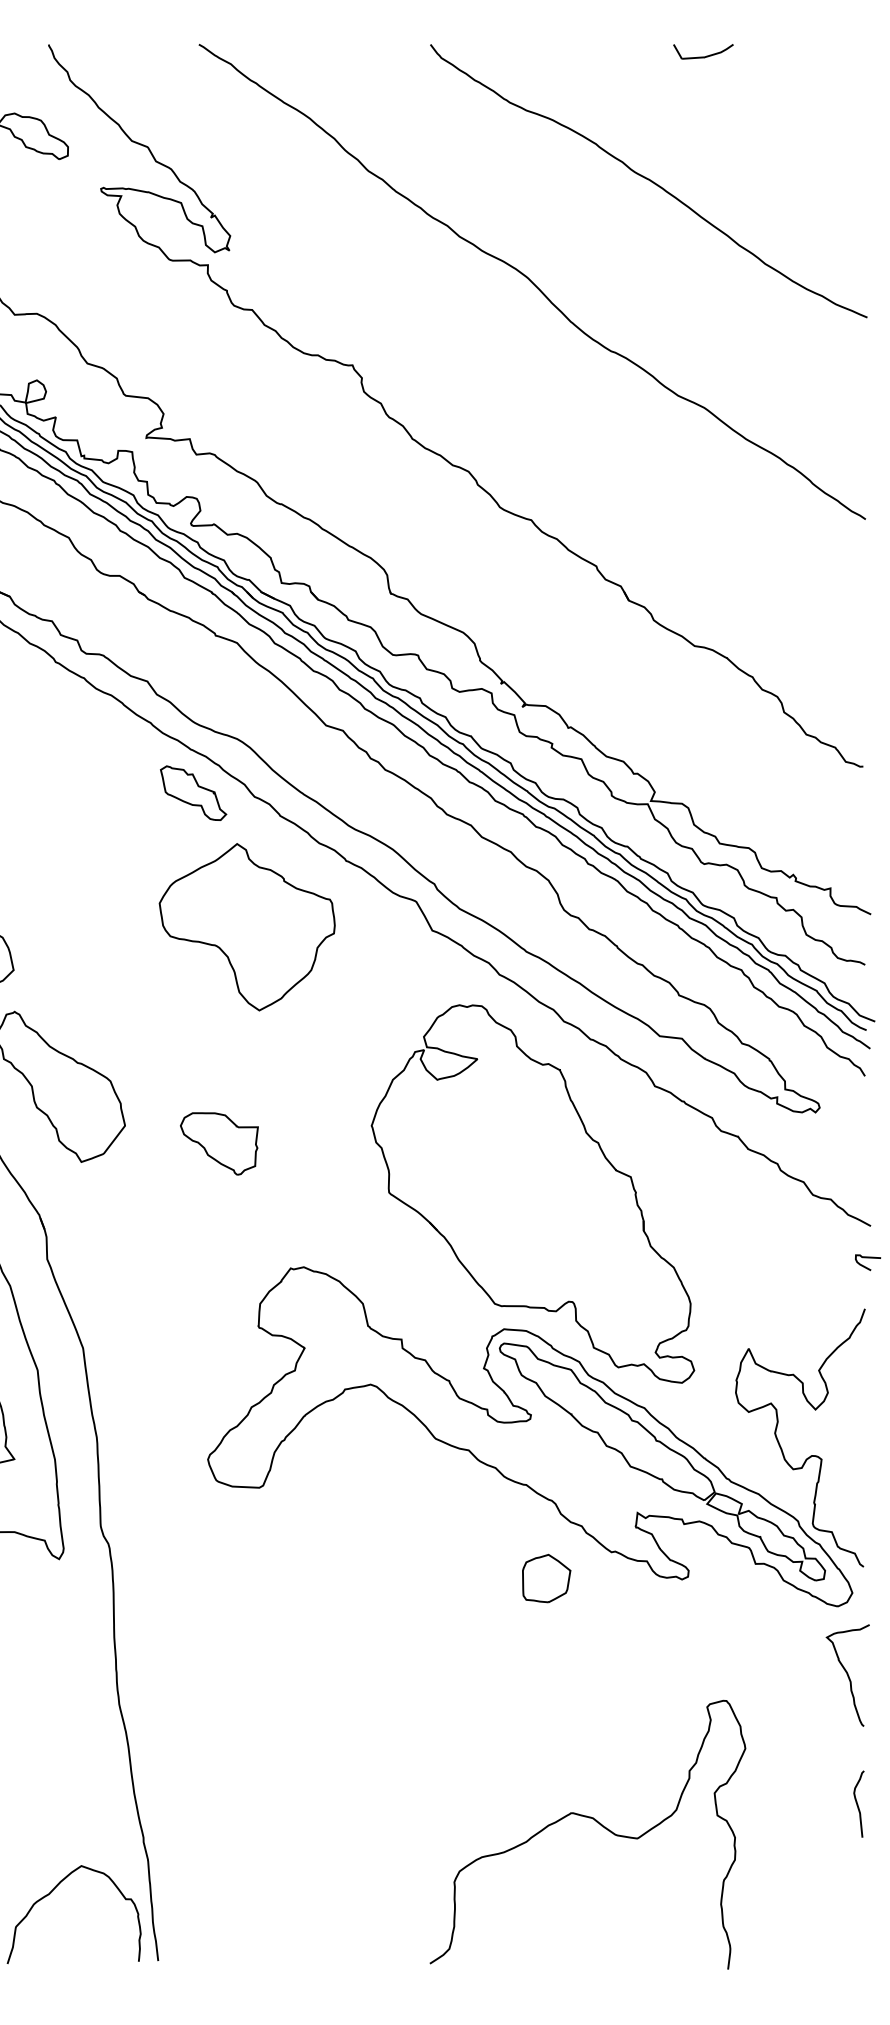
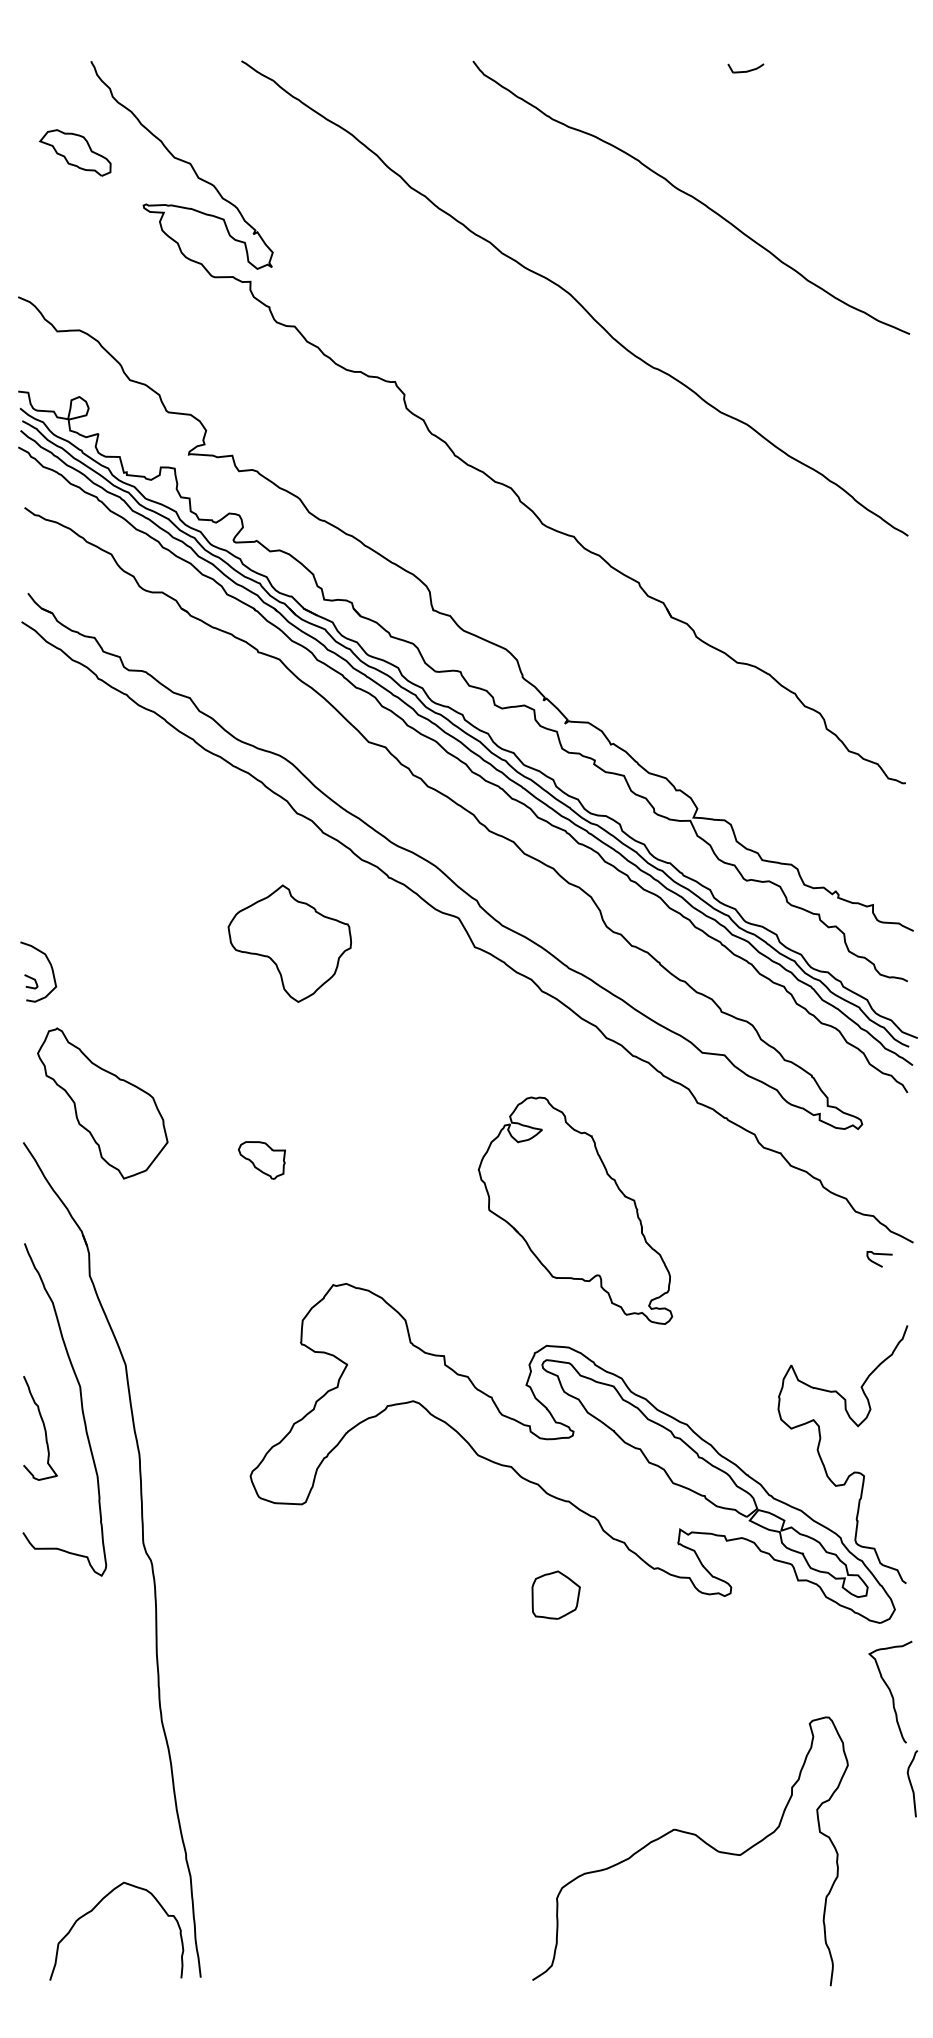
part: (702, 51) -> (745, 68), size x0.6
part: (192, 792) -> (235, 809), removed
part: (246, 926) -> (289, 943), size x0.7
part: (218, 1143) -> (261, 1160), size x0.6
part: (532, 1193) -> (575, 1210), size x0.6
curve: (866, 1266) -> (878, 1263), moved
part: (545, 1577) -> (555, 1594), moved
curve: (857, 1803) -> (911, 1783), moved
curve: (596, 1822) -> (699, 1839), moved

